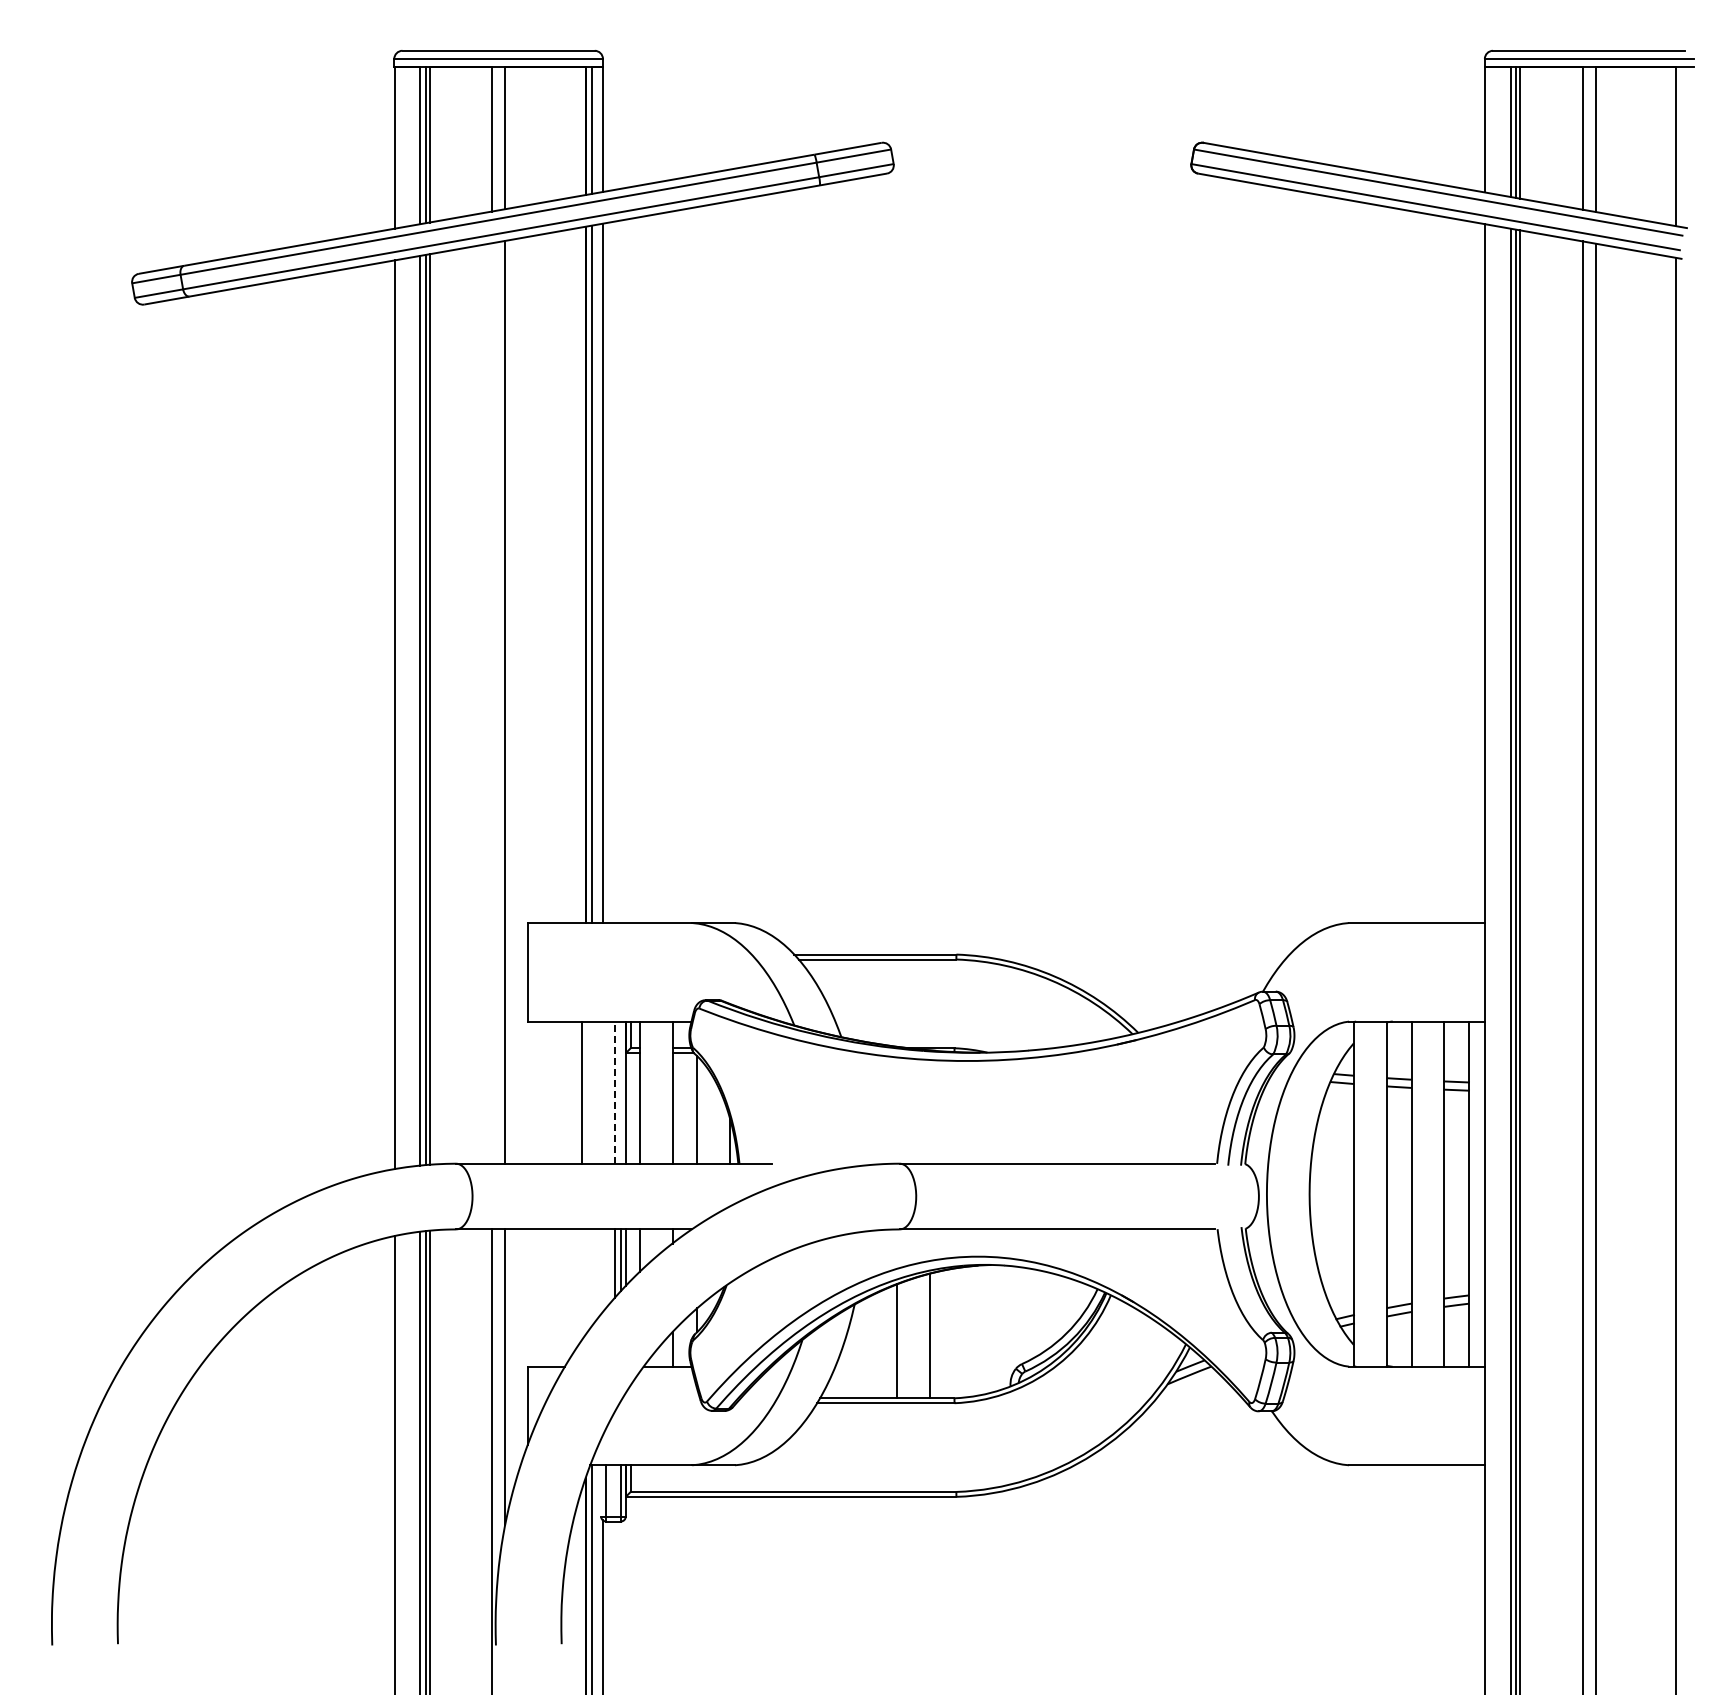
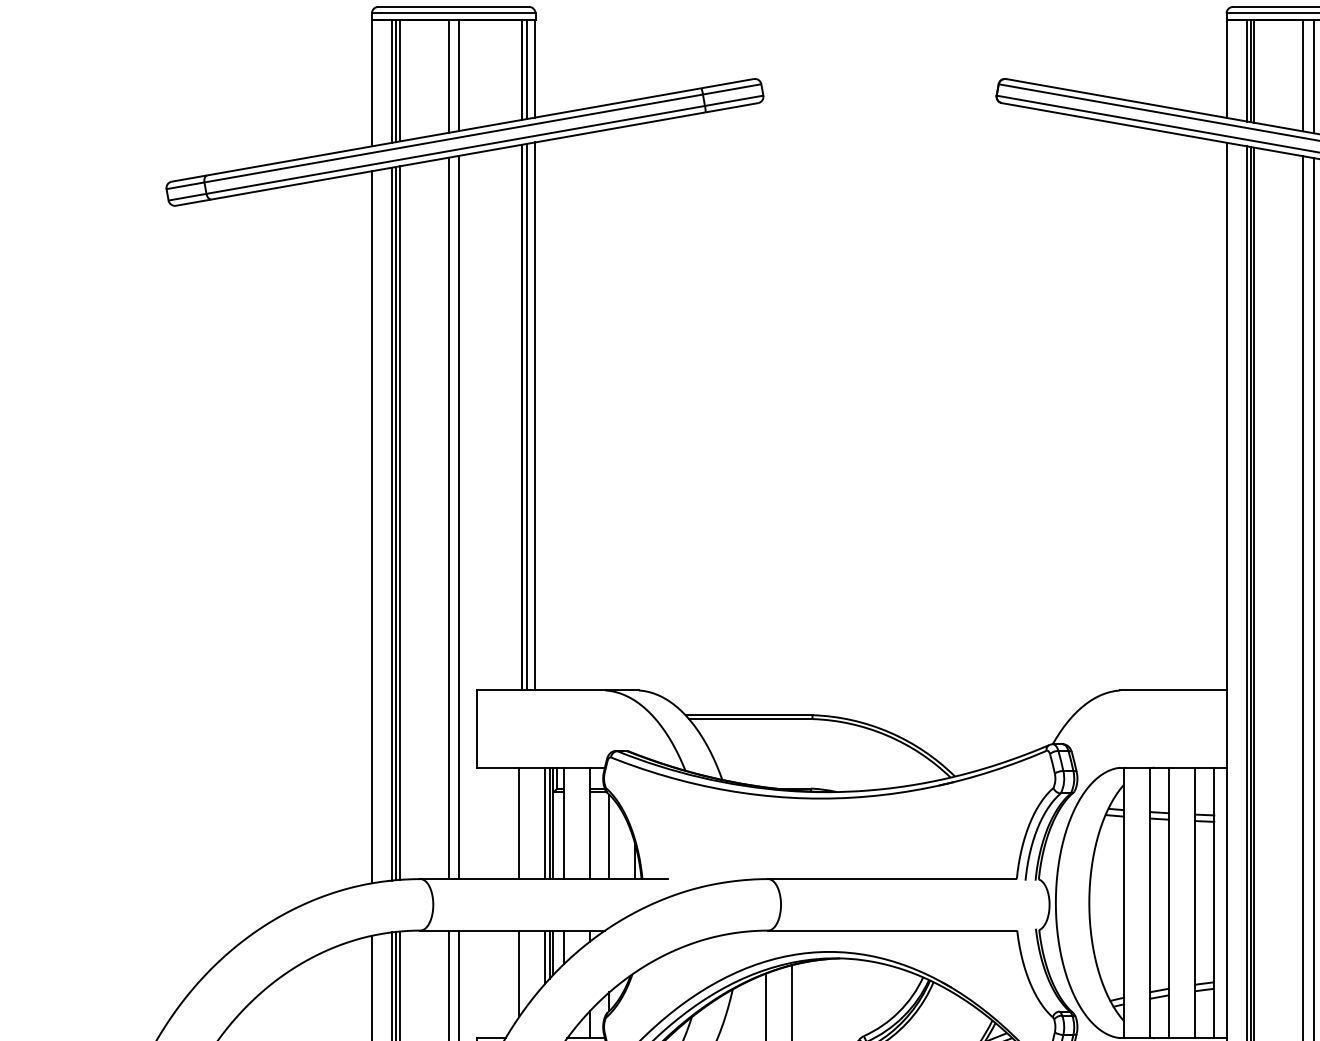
line: (492, 703) -> (448, 518), added
line: (615, 1092) -> (545, 823), dashed -> solid
line: (620, 1092) -> (549, 823), added
line: (582, 1284) -> (519, 973), added

